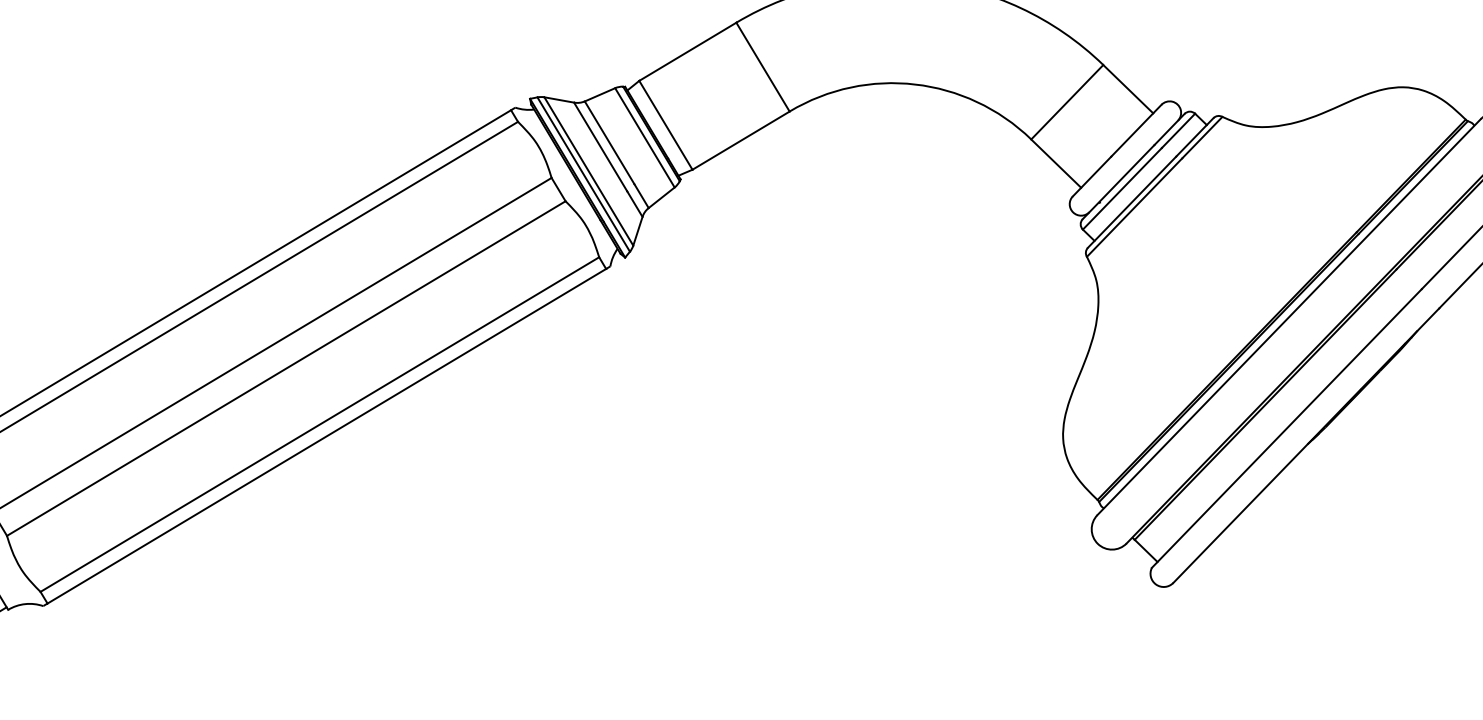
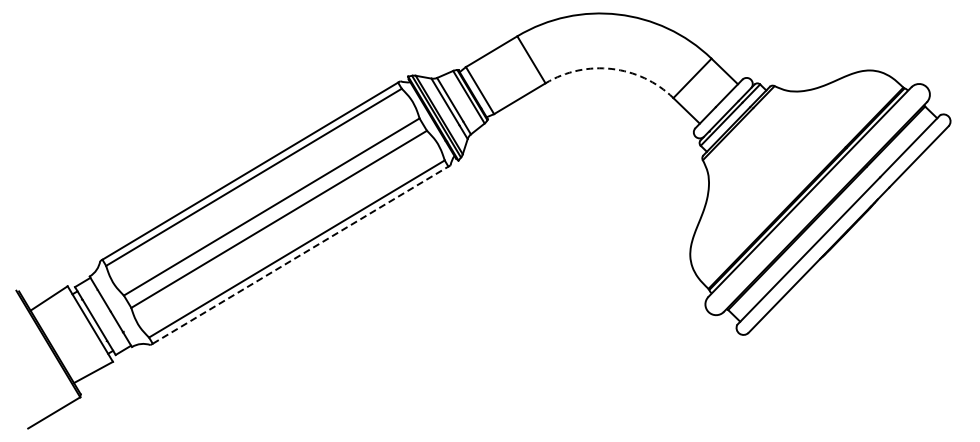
arc: (914, 85) -> (611, 69), solid -> dashed
line: (328, 434) -> (301, 254), solid -> dashed

